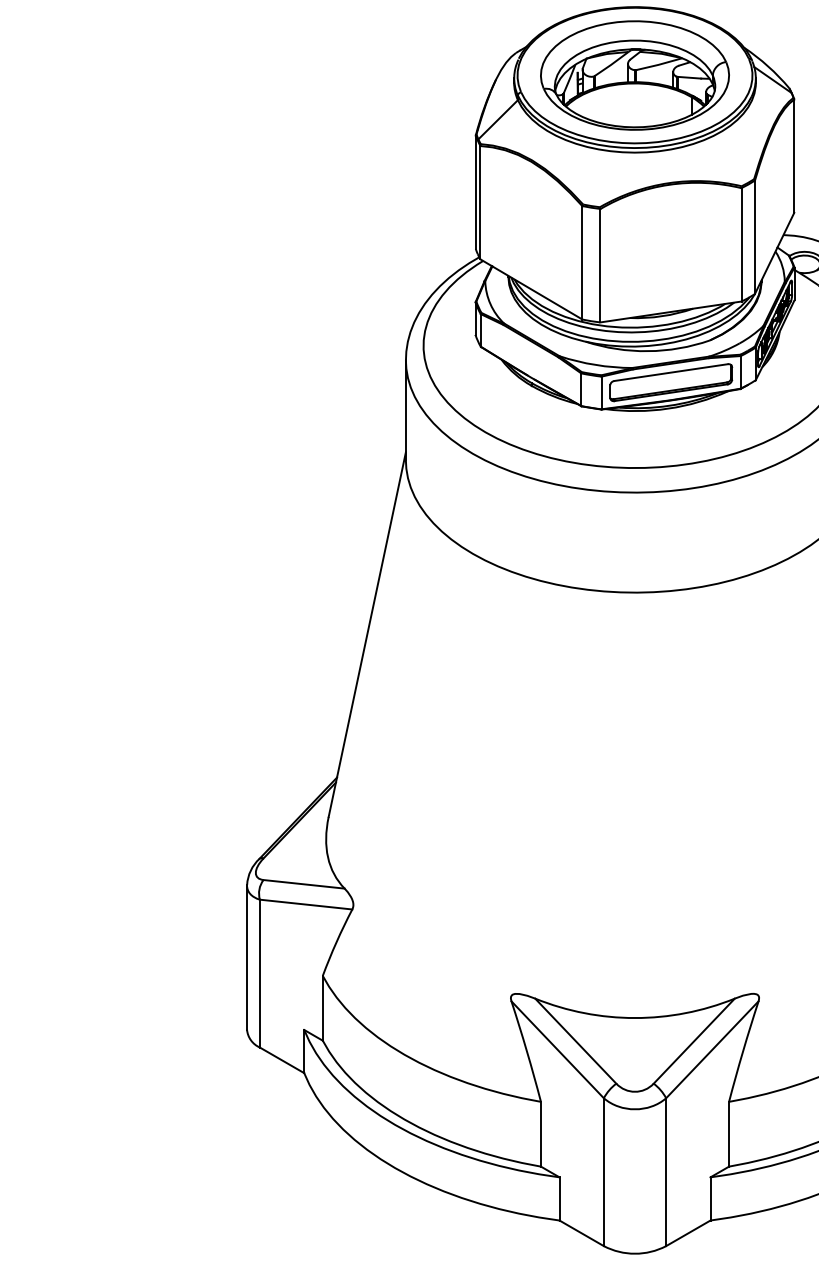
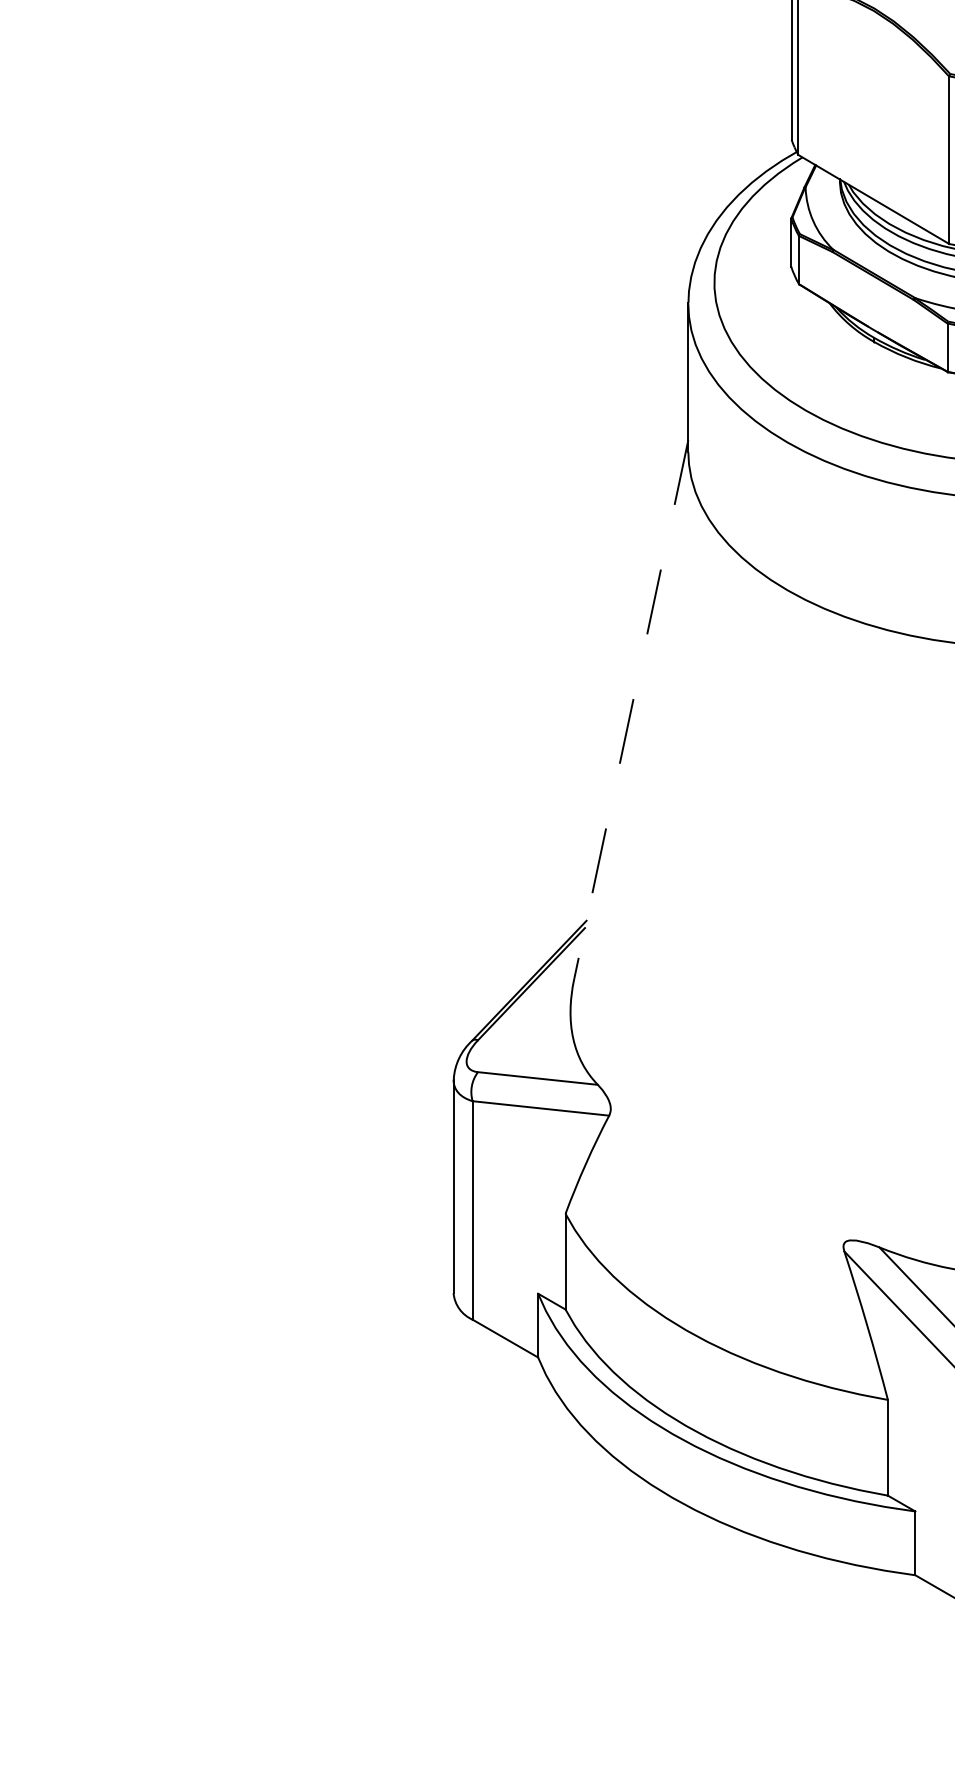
line: (367, 635) -> (631, 710), solid -> dashed

